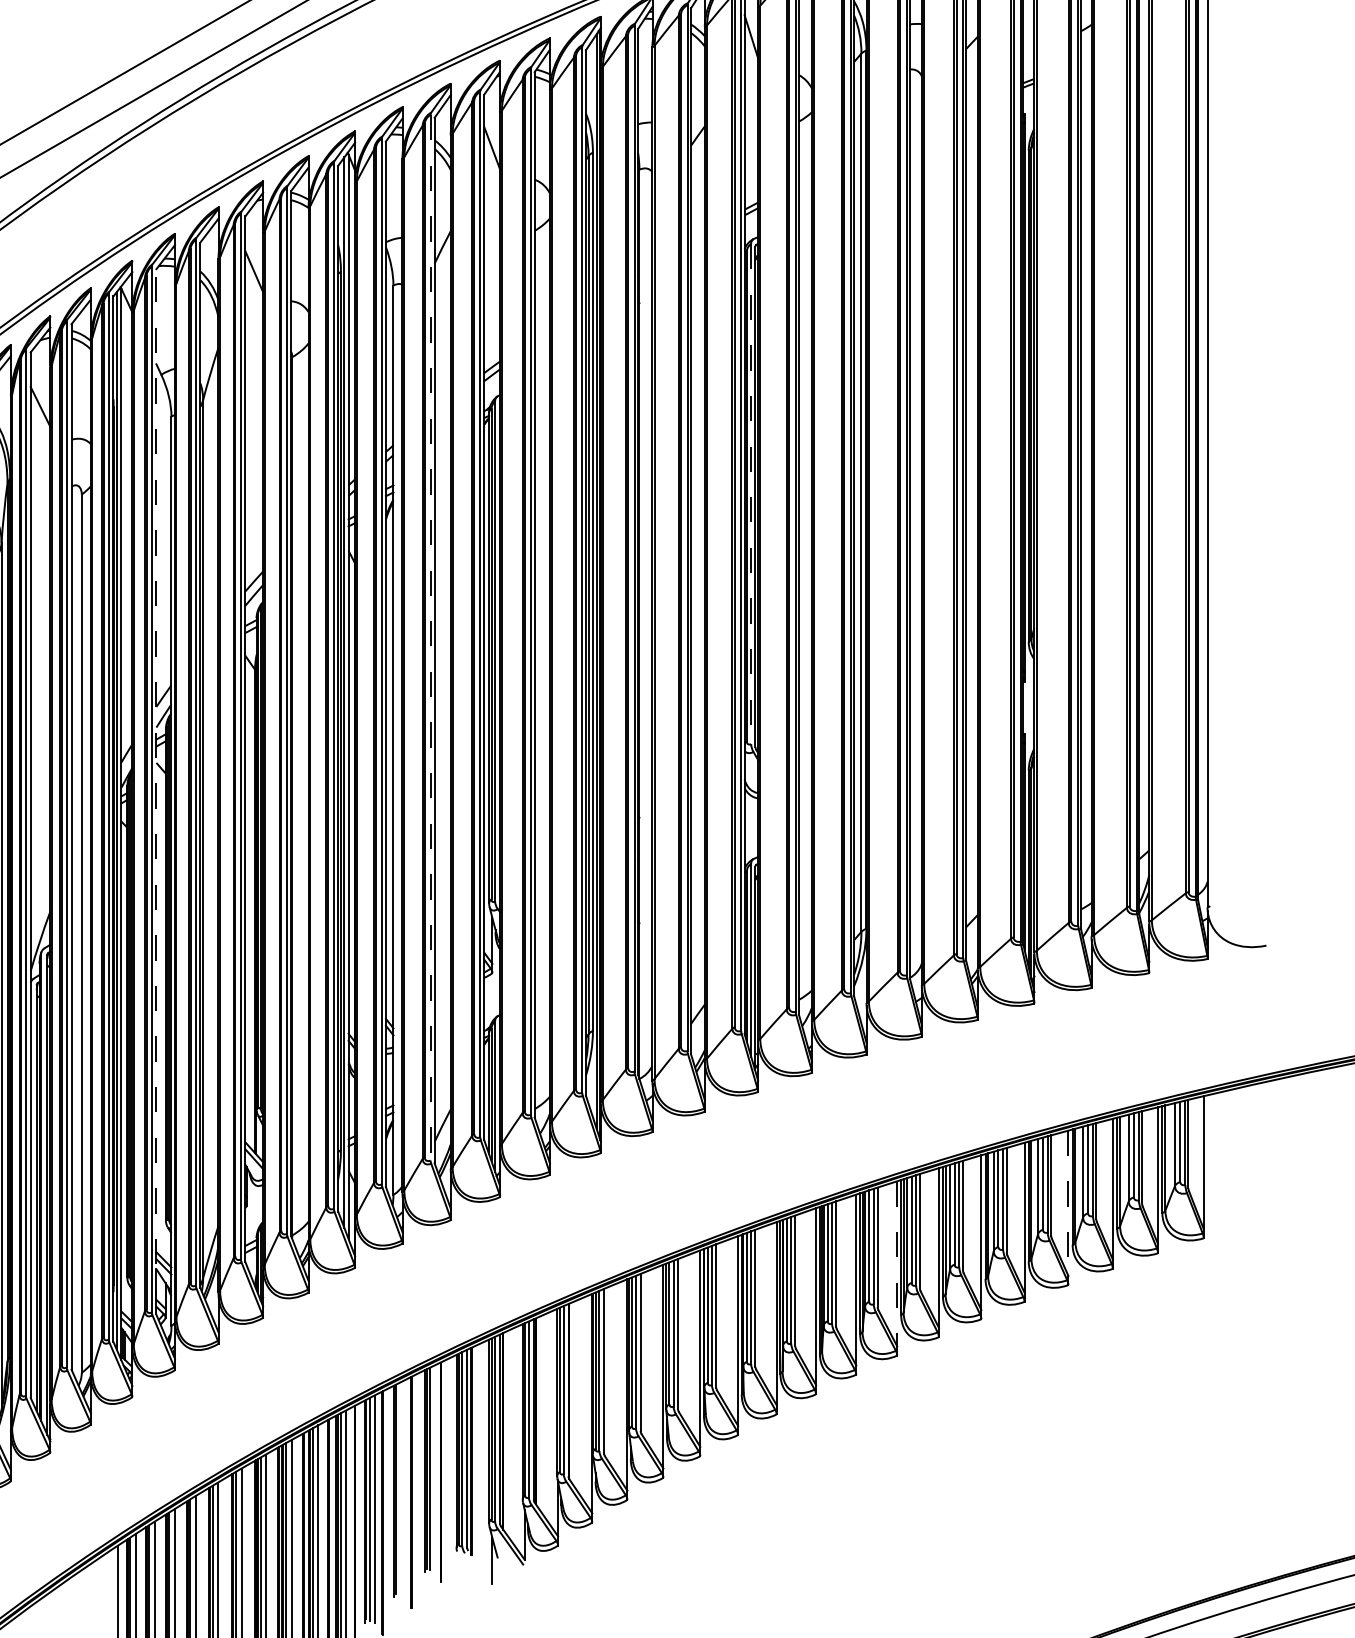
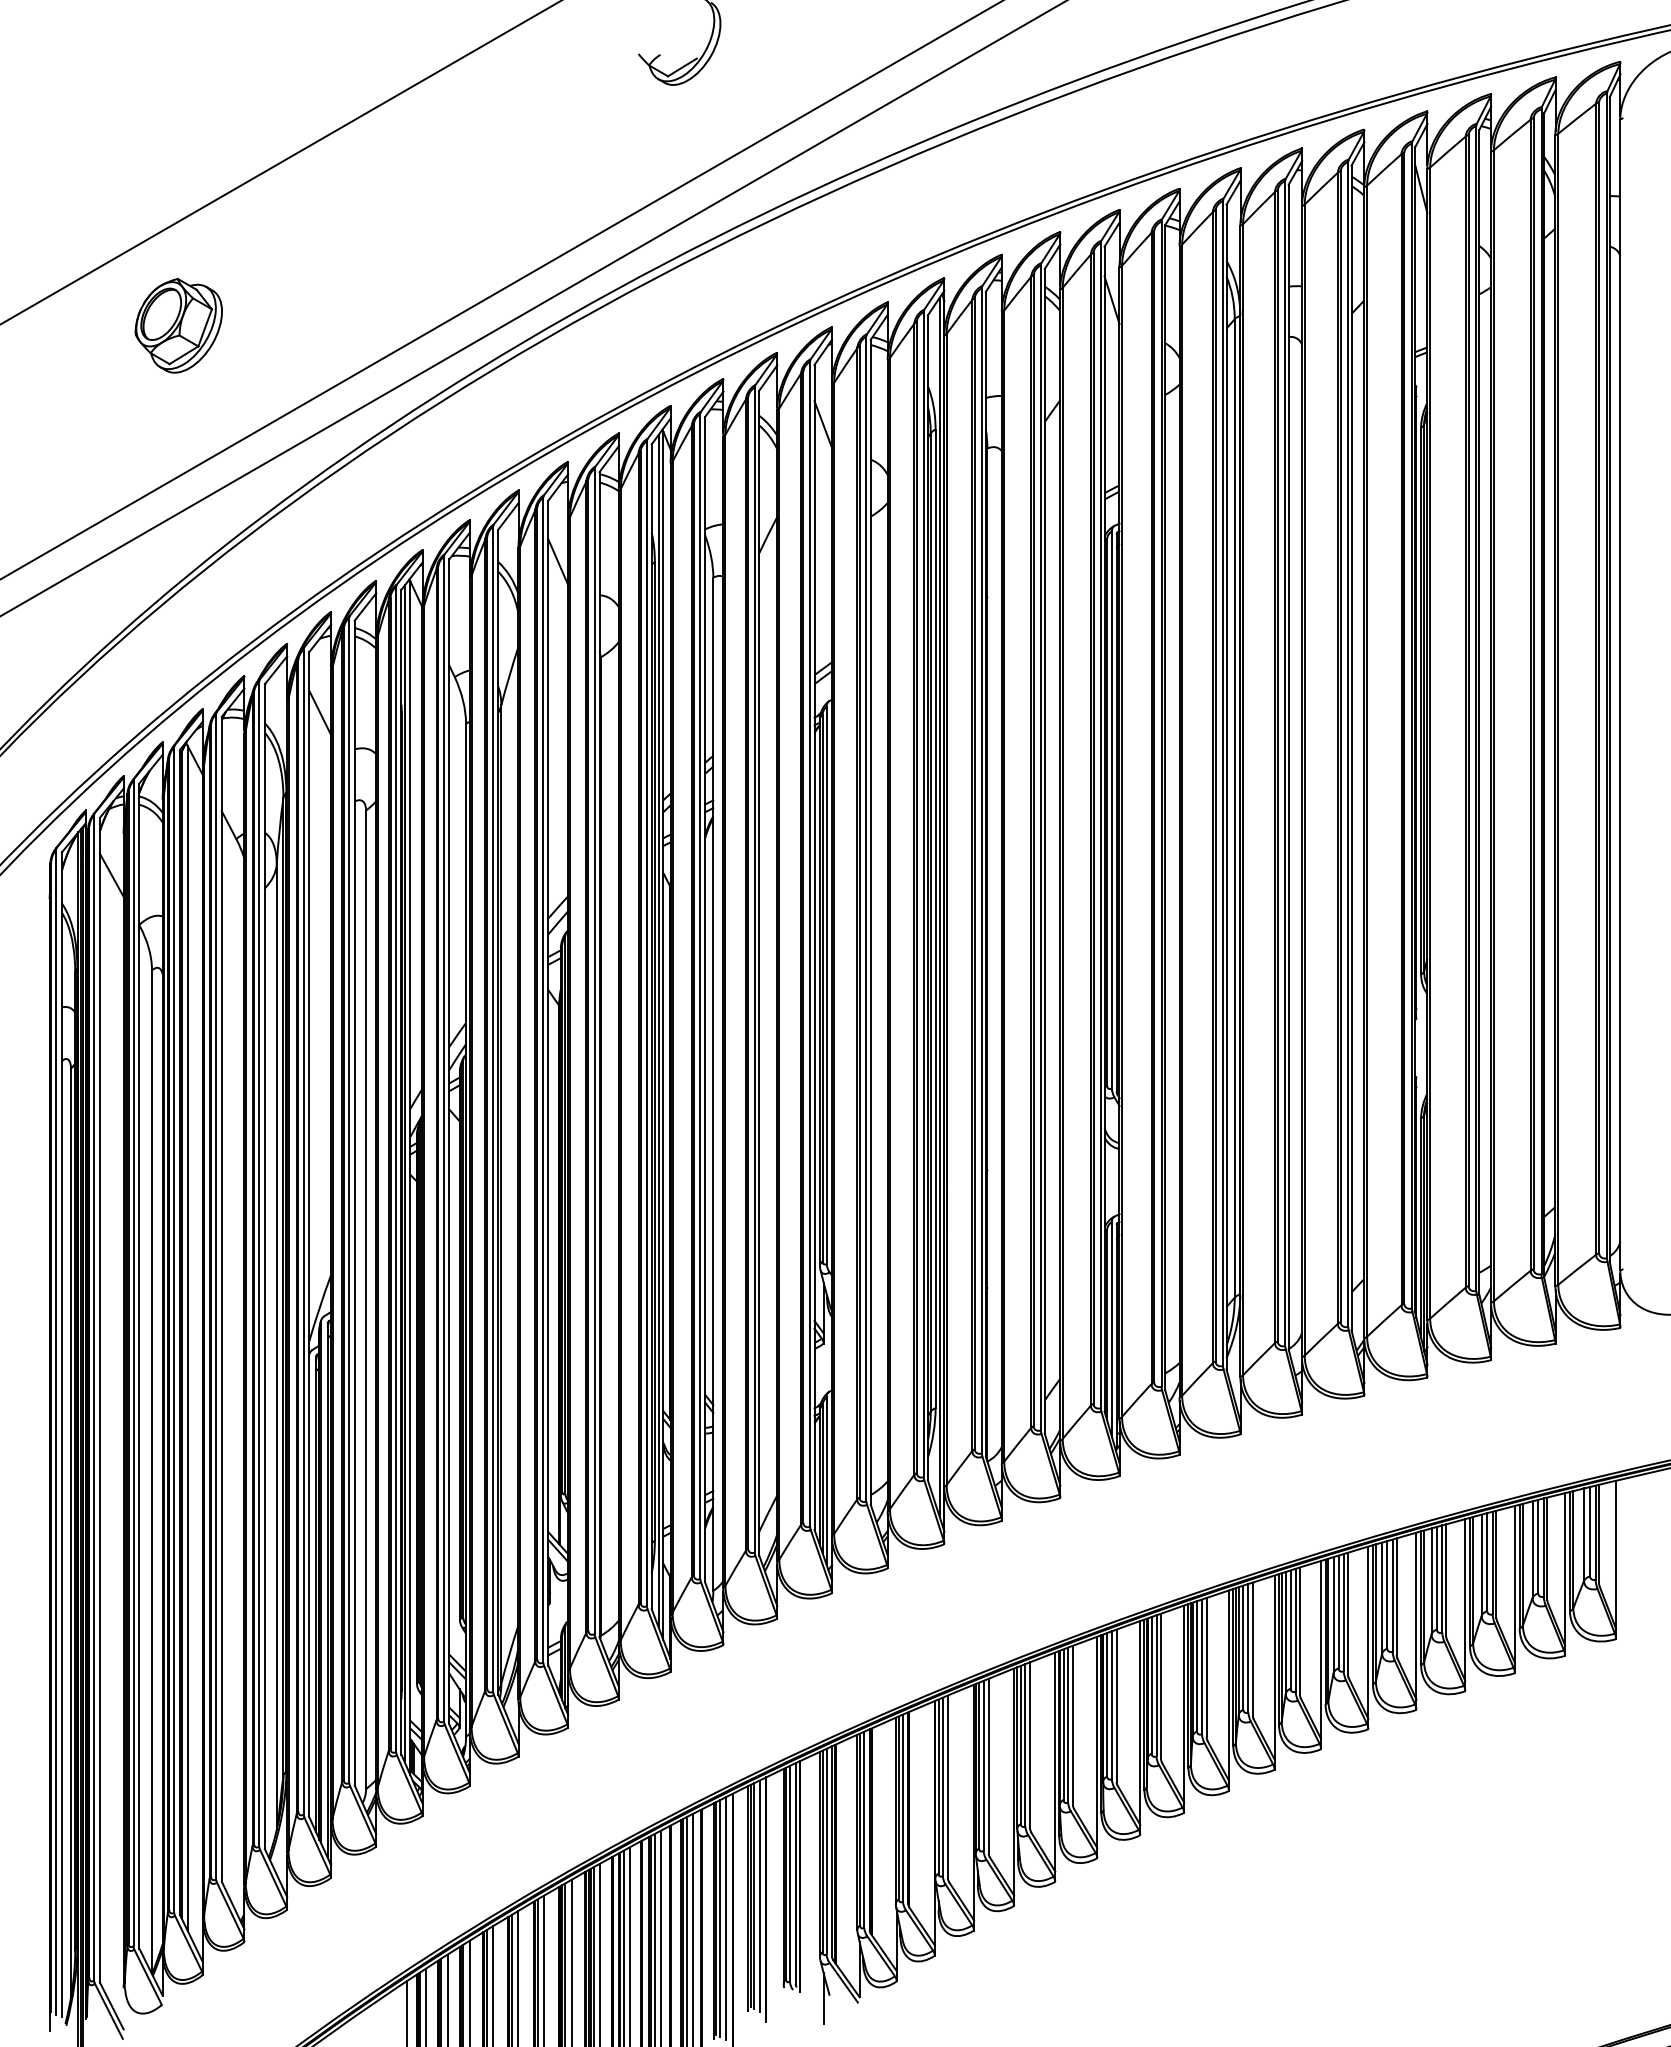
line: (750, 493) -> (1111, 809), dashed -> solid
line: (430, 638) -> (754, 970), dashed -> solid
line: (156, 791) -> (449, 1141), dashed -> solid
line: (1068, 1203) -> (1465, 1600), dashed -> solid
line: (897, 1263) -> (1274, 1667), dashed -> solid
line: (435, 1468) -> (760, 1895), added
line: (399, 1489) -> (720, 1918), added
line: (404, 1489) -> (725, 1918), added

